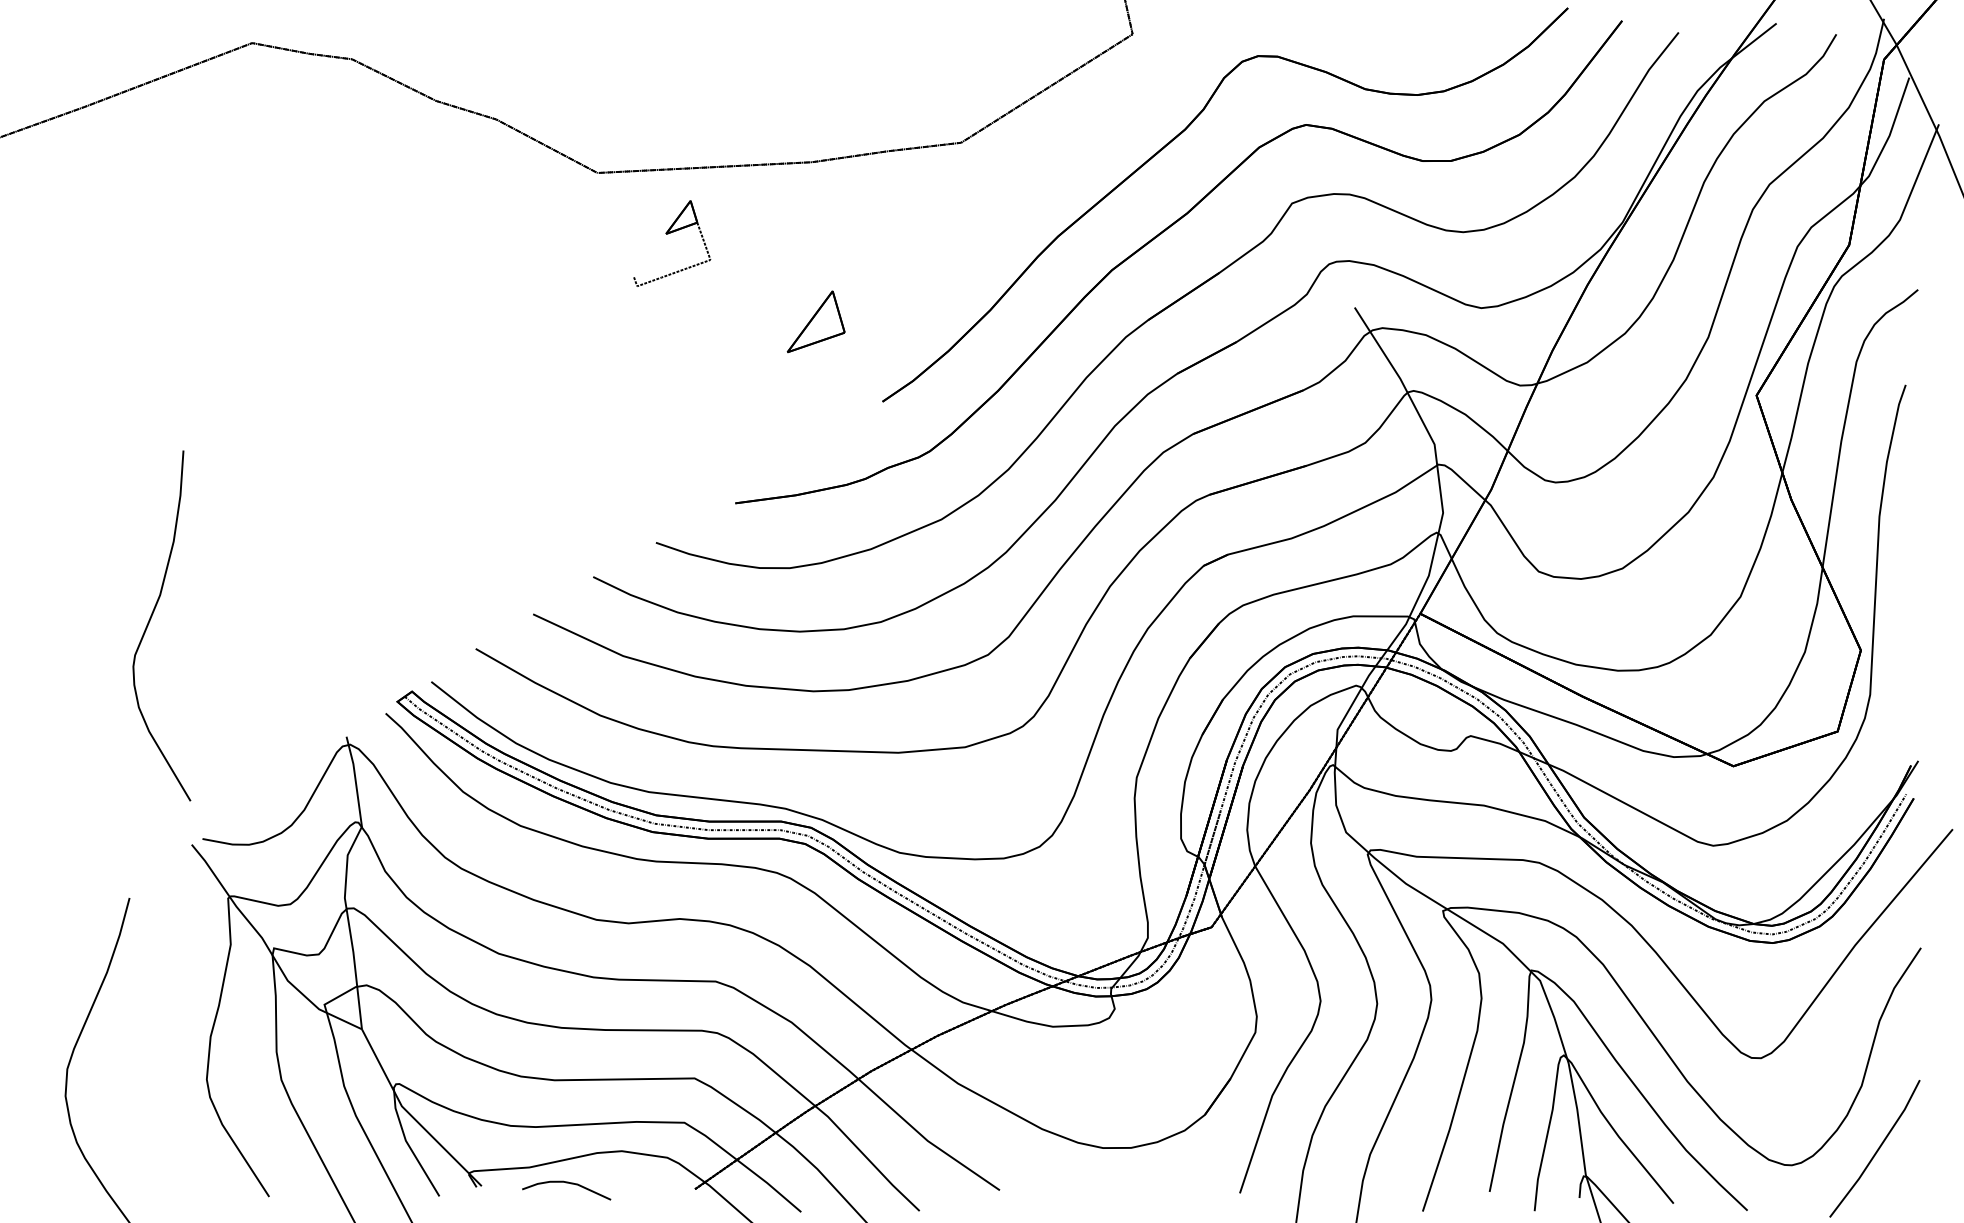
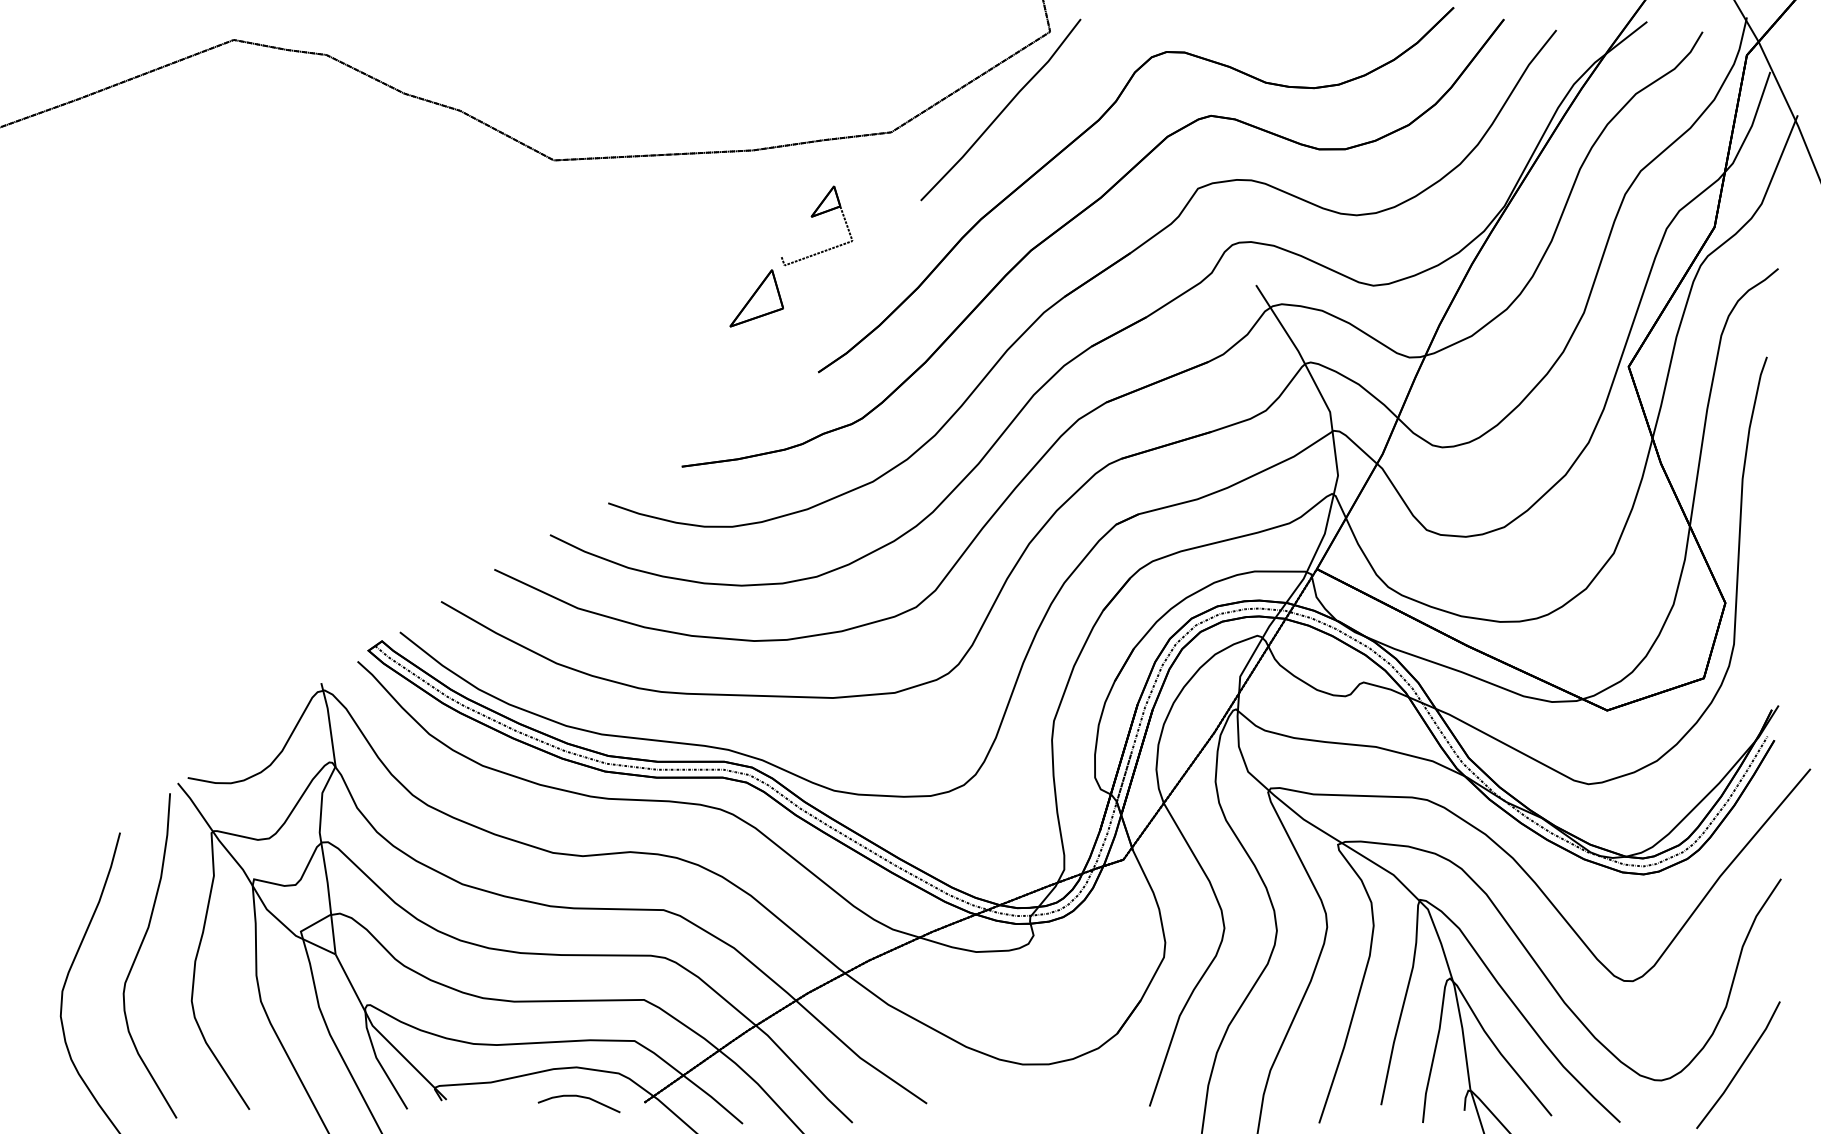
line: (1080, 119) -> (1001, 110), added
part: (668, 234) -> (813, 217), moved
curve: (150, 621) -> (139, 951), moved
curve: (566, 1183) -> (579, 1097), moved

